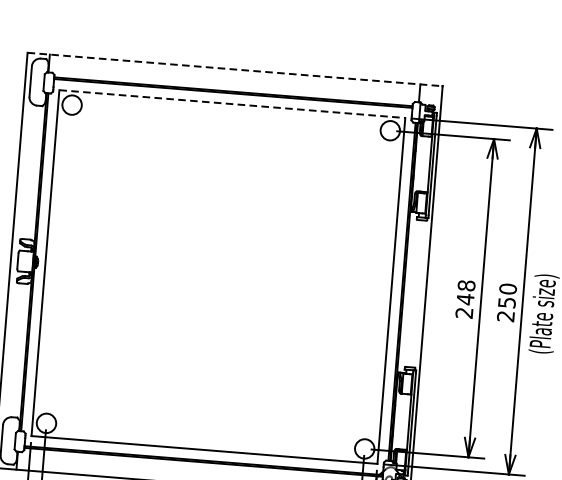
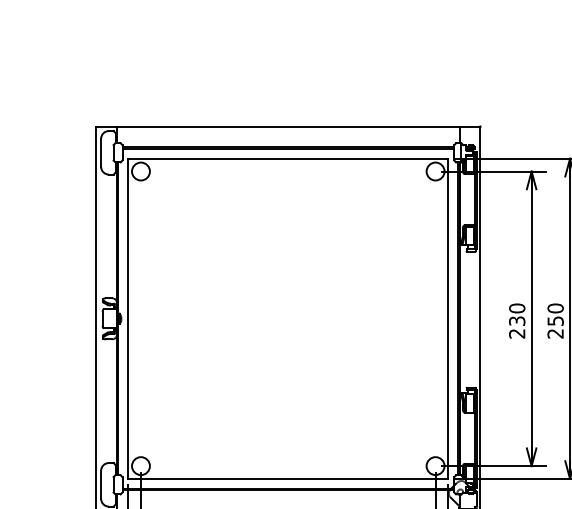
line: (235, 69) -> (288, 126), dashed -> solid
line: (232, 103) -> (288, 158), dashed -> solid
text: (466, 292) -> (517, 314), 248 -> 230

